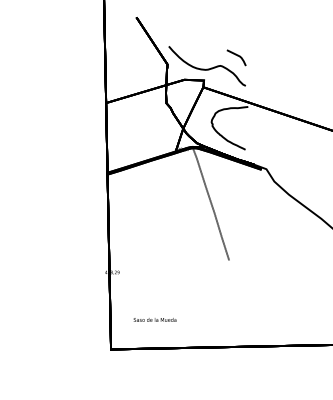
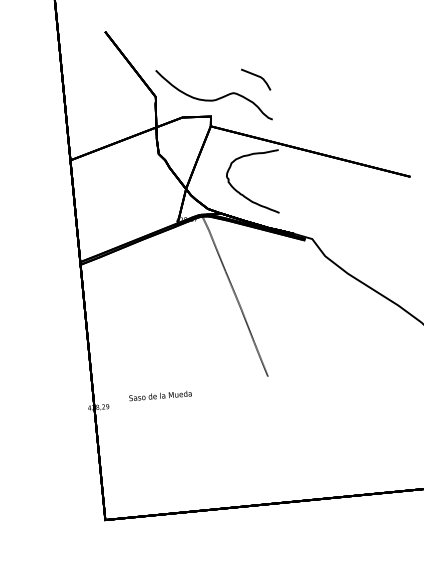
text: (154, 319) -> (159, 395), moved

